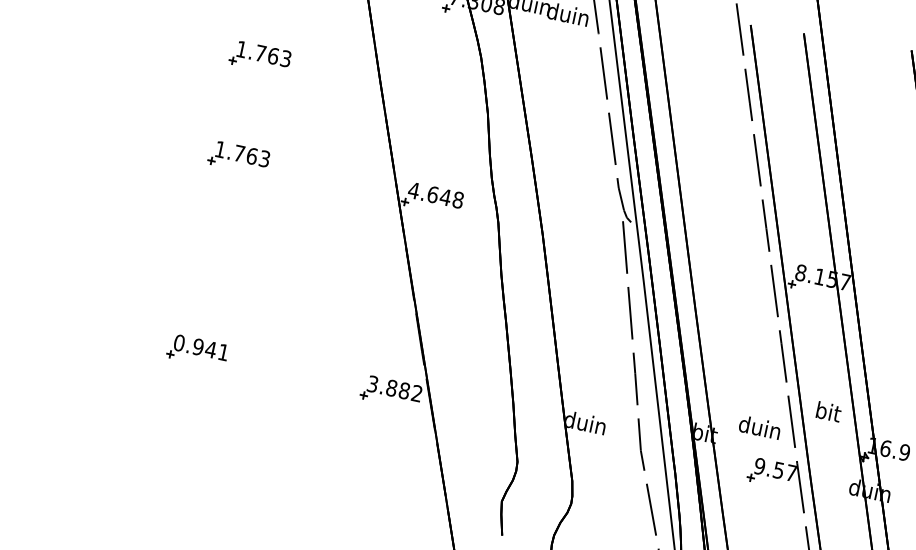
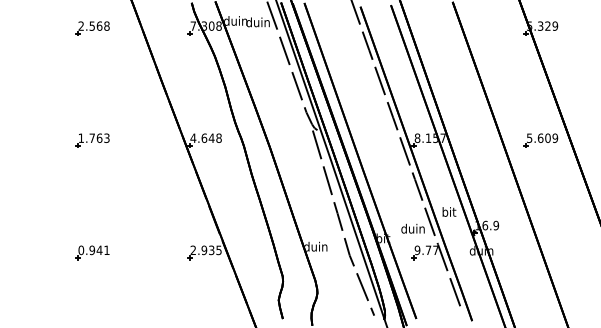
part: (260, 57) -> (92, 82), removed
text: (393, 388) -> (205, 250), 3.882 -> 2.935
text: (778, 470) -> (428, 250), 9.57 -> 9.77

